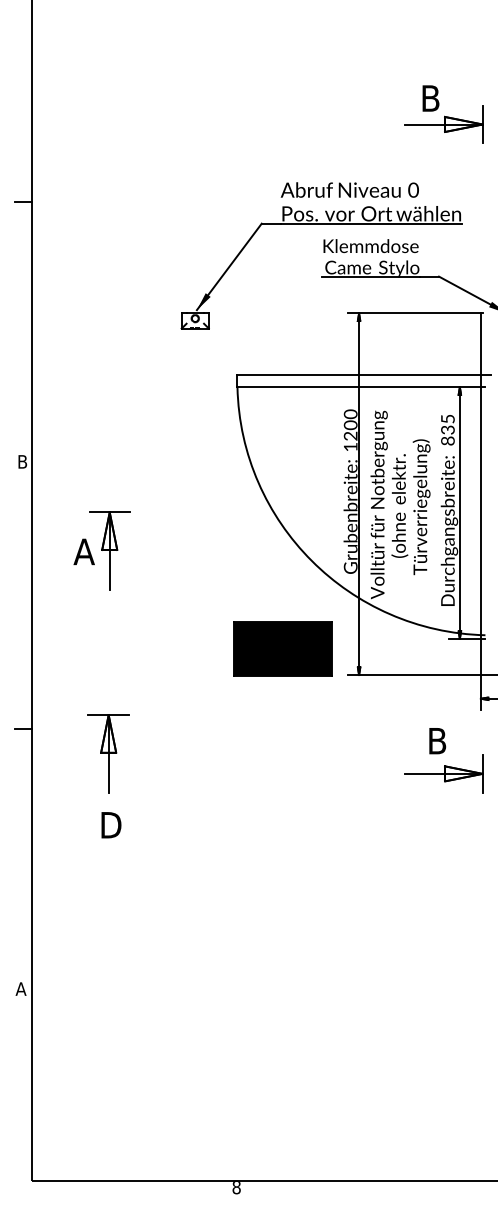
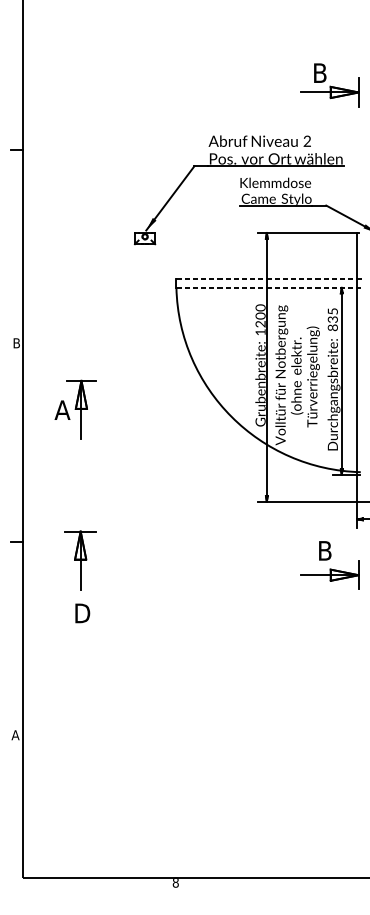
text: (413, 190) -> (307, 141), 0 -> 2
line: (364, 375) -> (270, 279), solid -> dashed
line: (361, 387) -> (268, 288), solid -> dashed
part: (282, 648) -> (209, 482), removed

